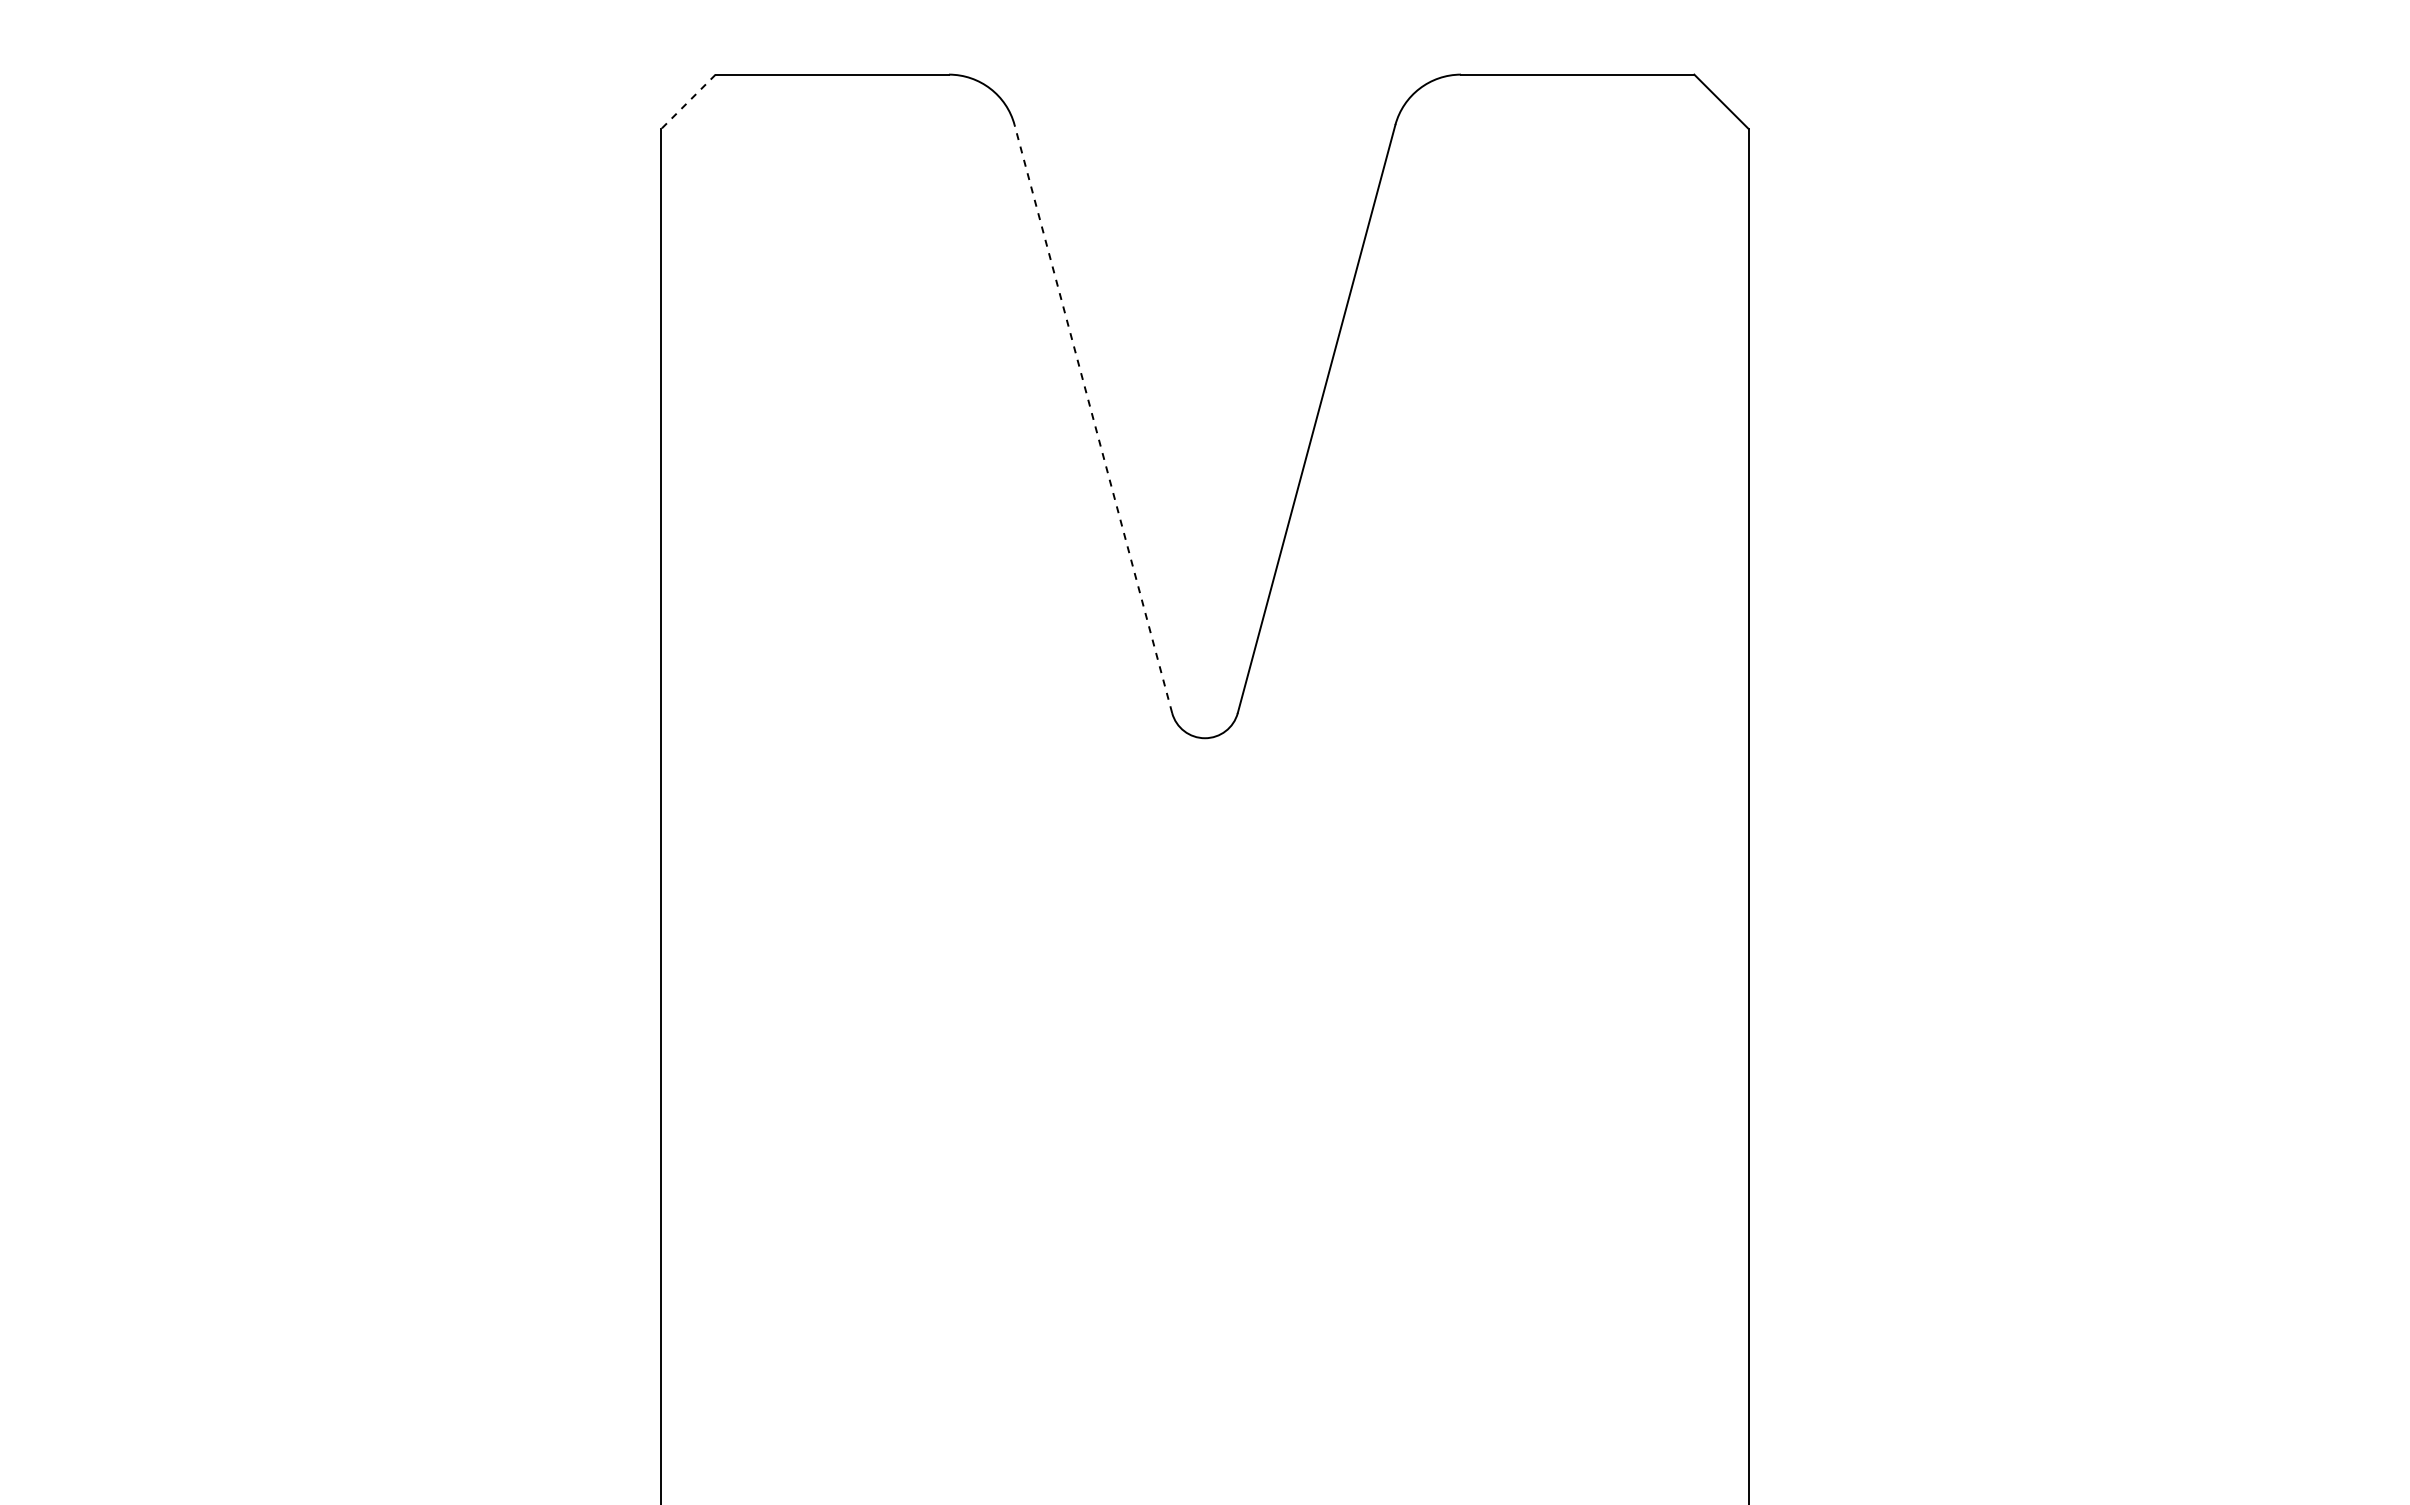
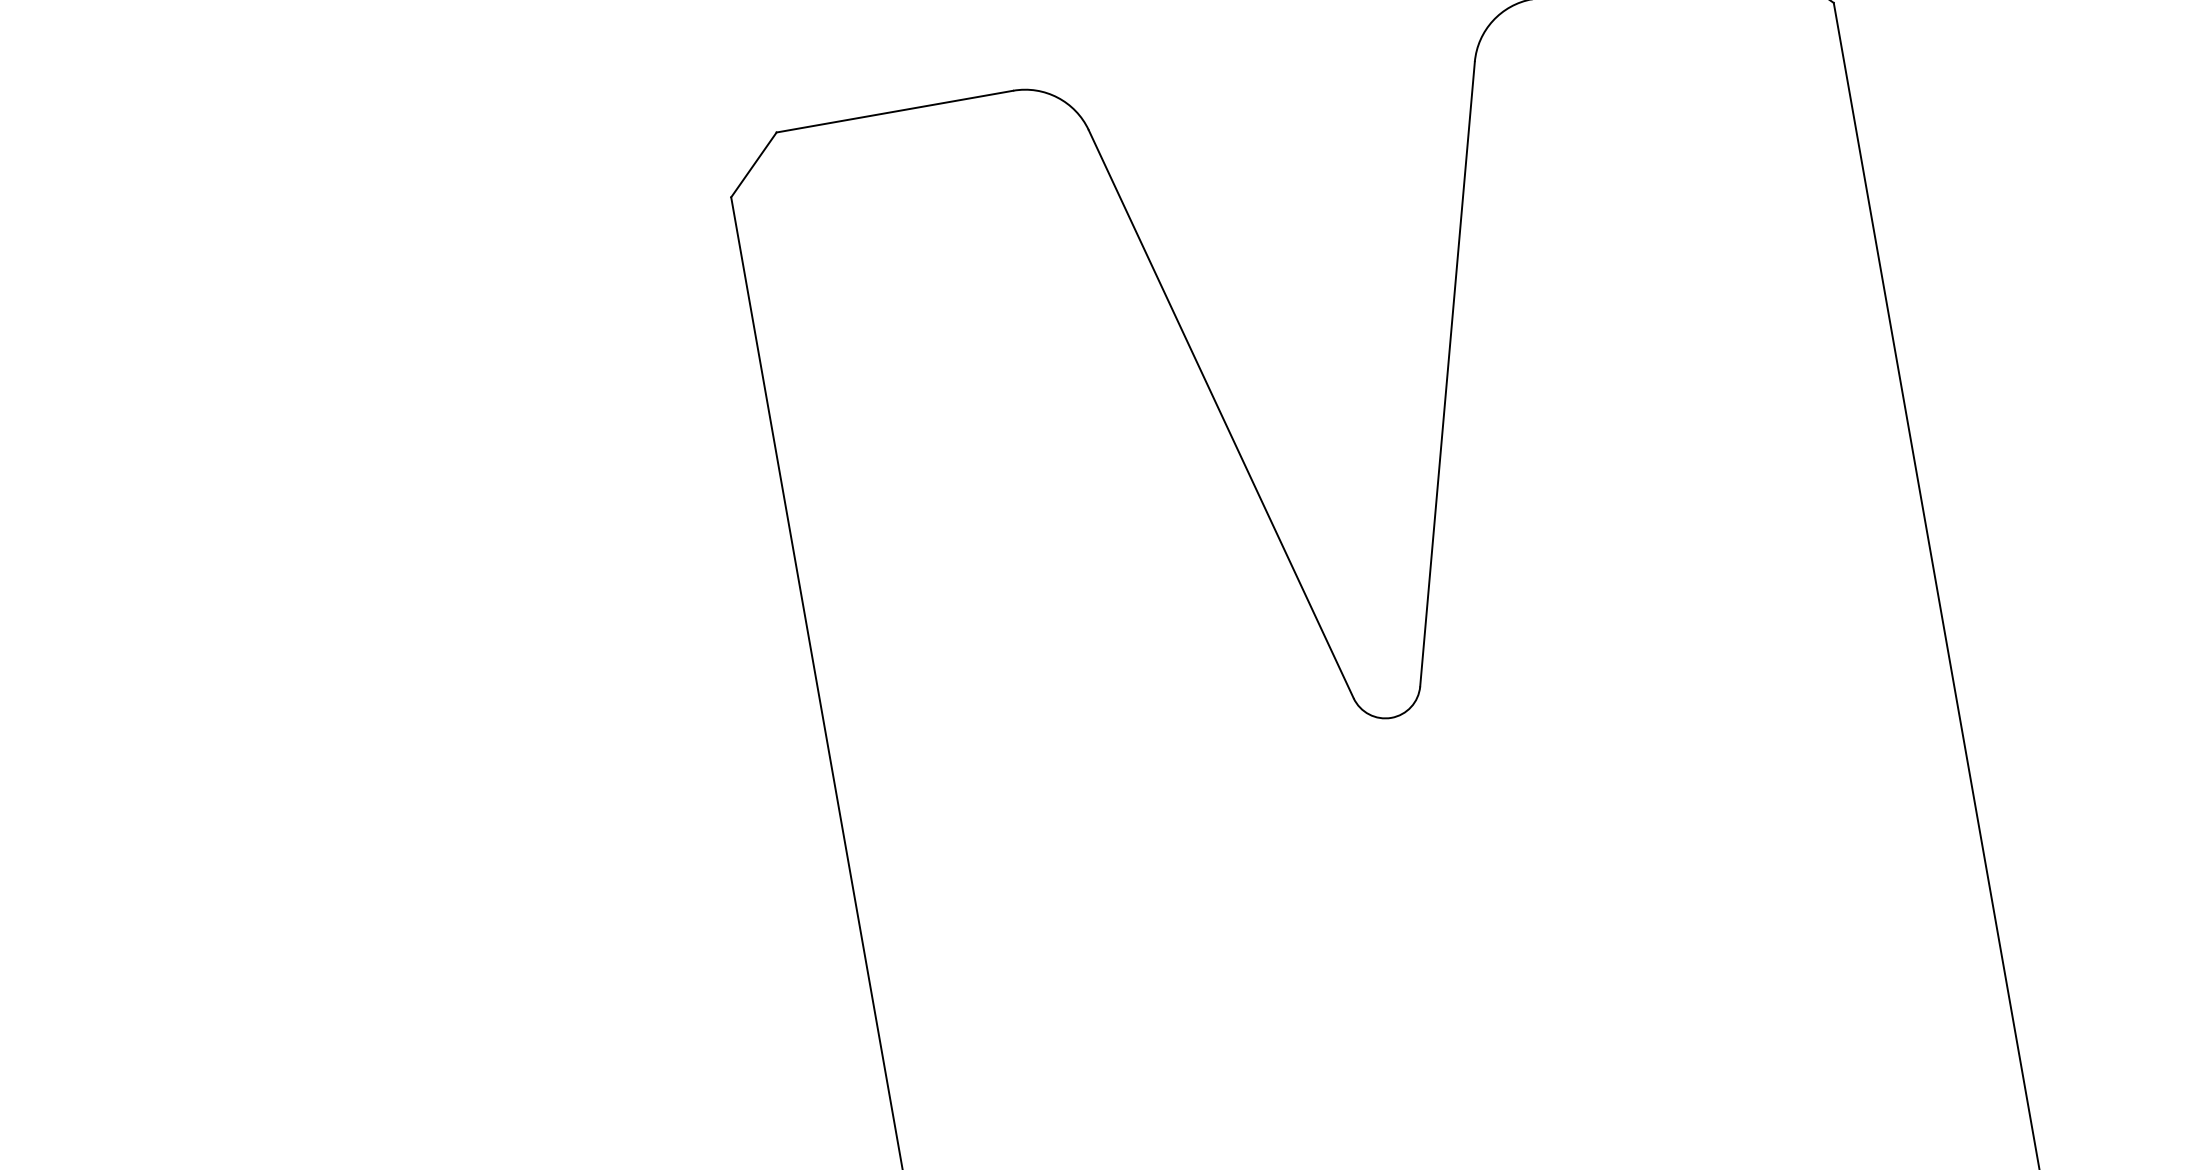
line: (688, 102) -> (754, 165), dashed -> solid
line: (1093, 418) -> (1221, 413), dashed -> solid

